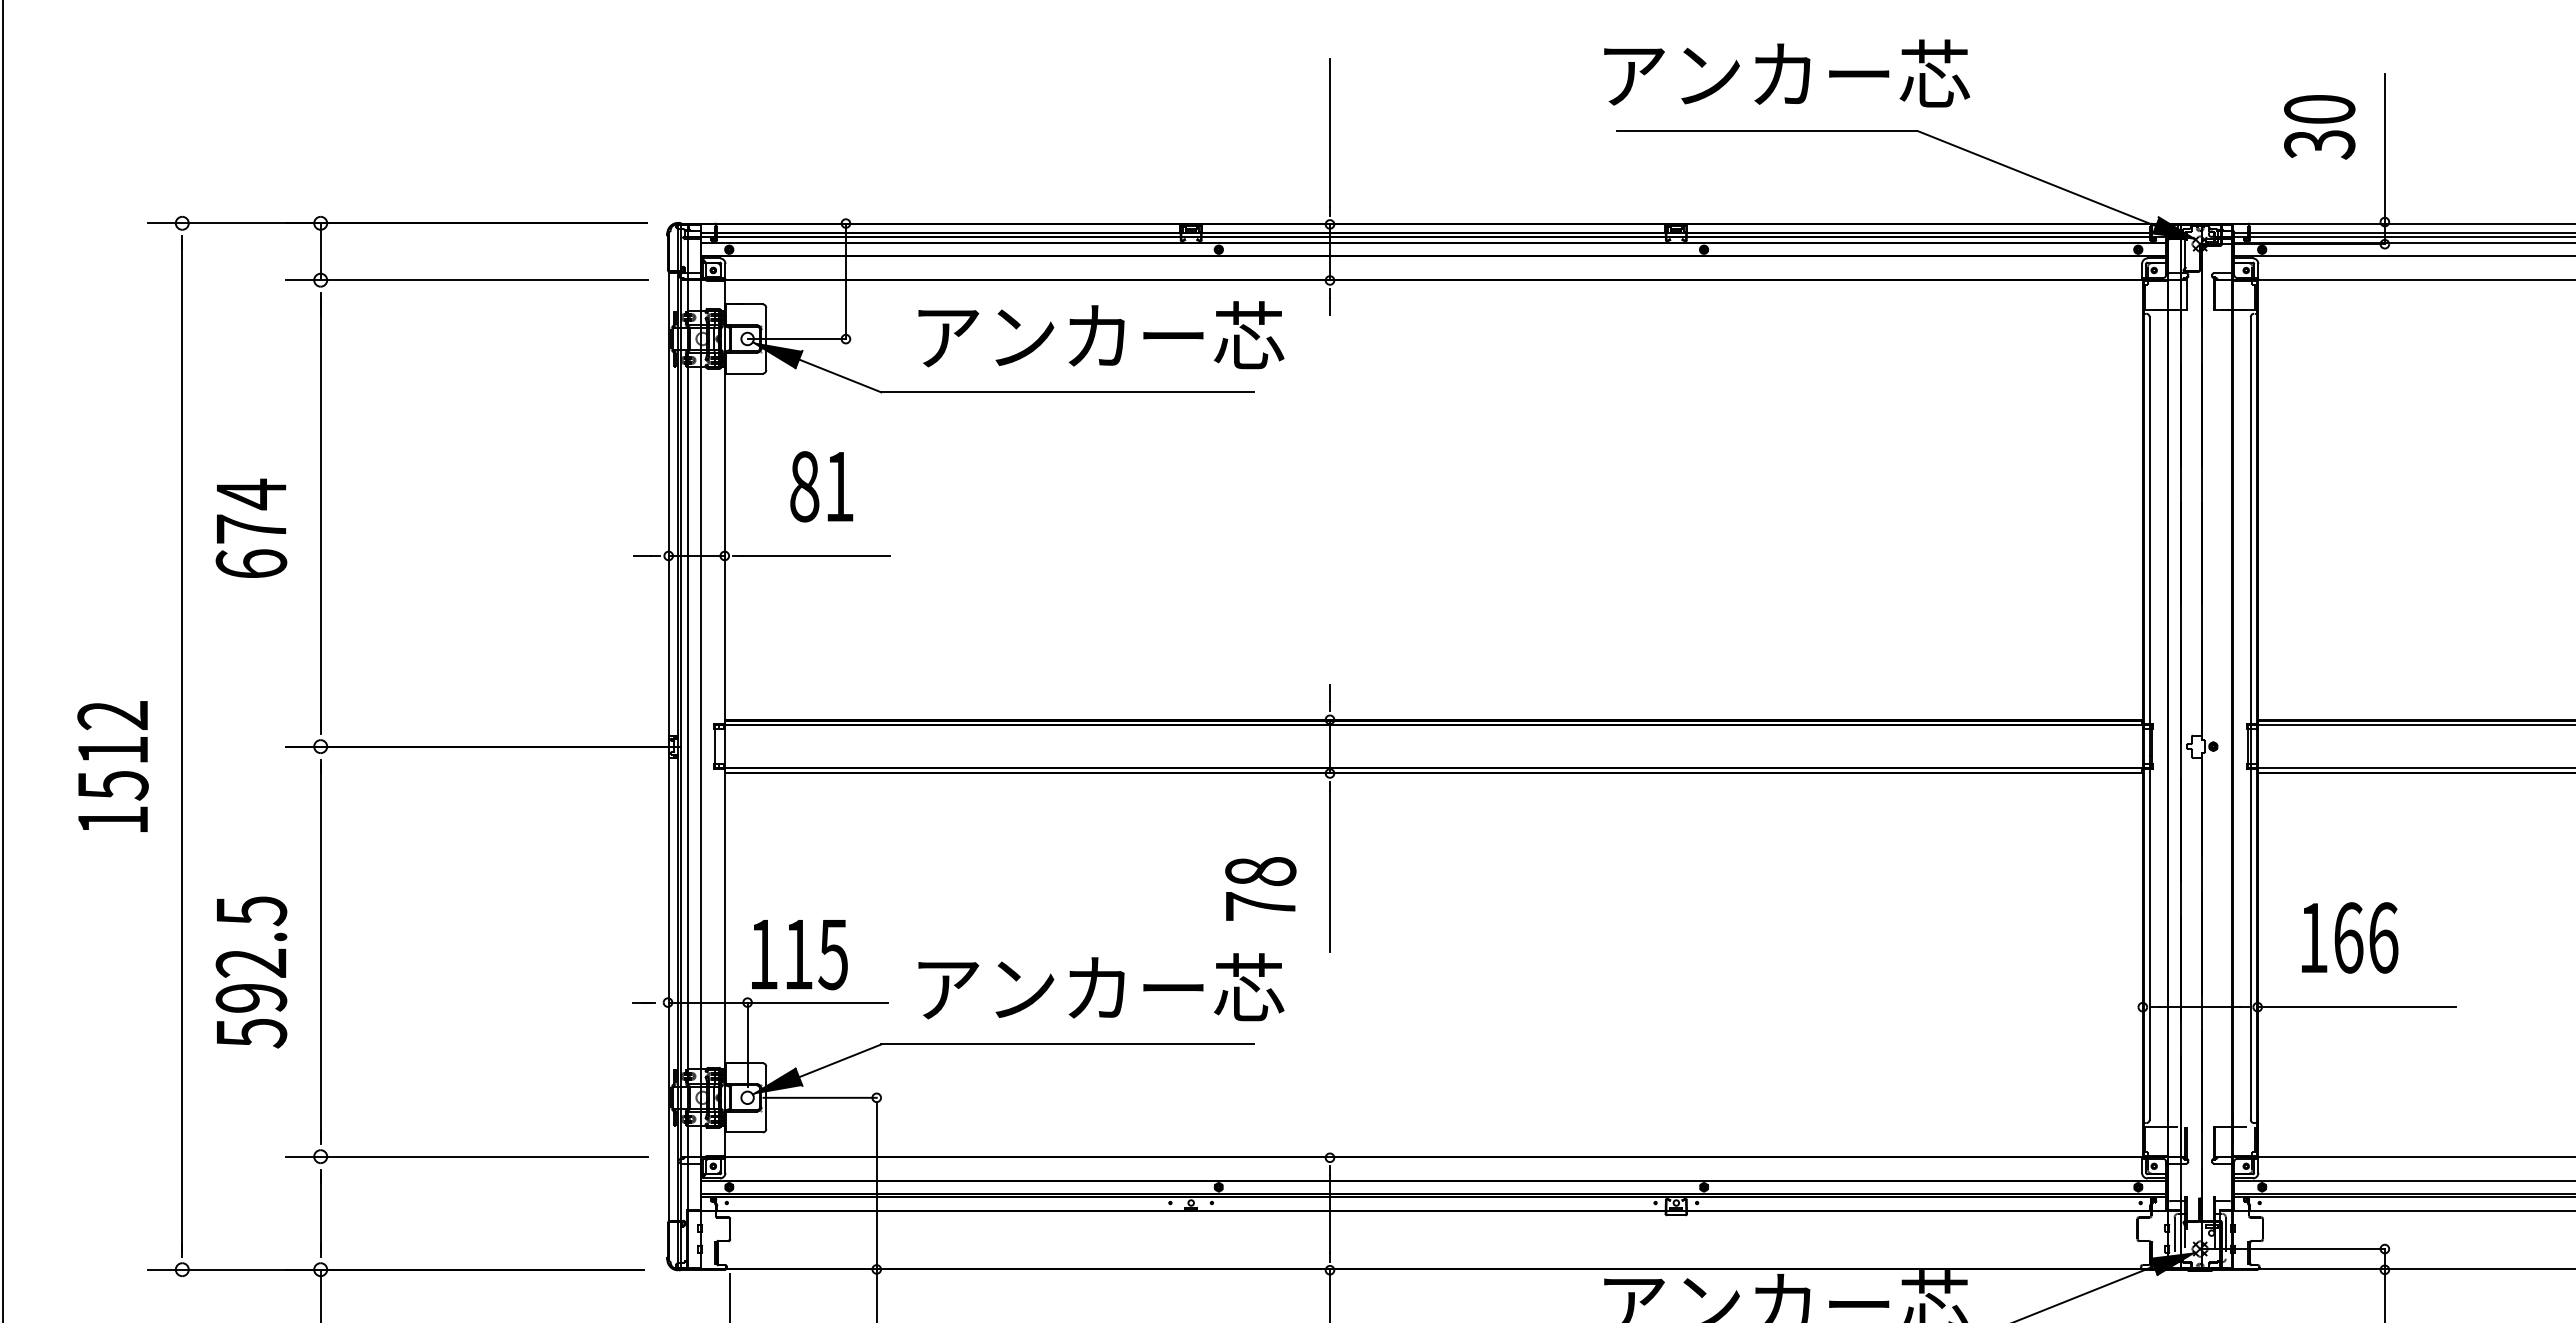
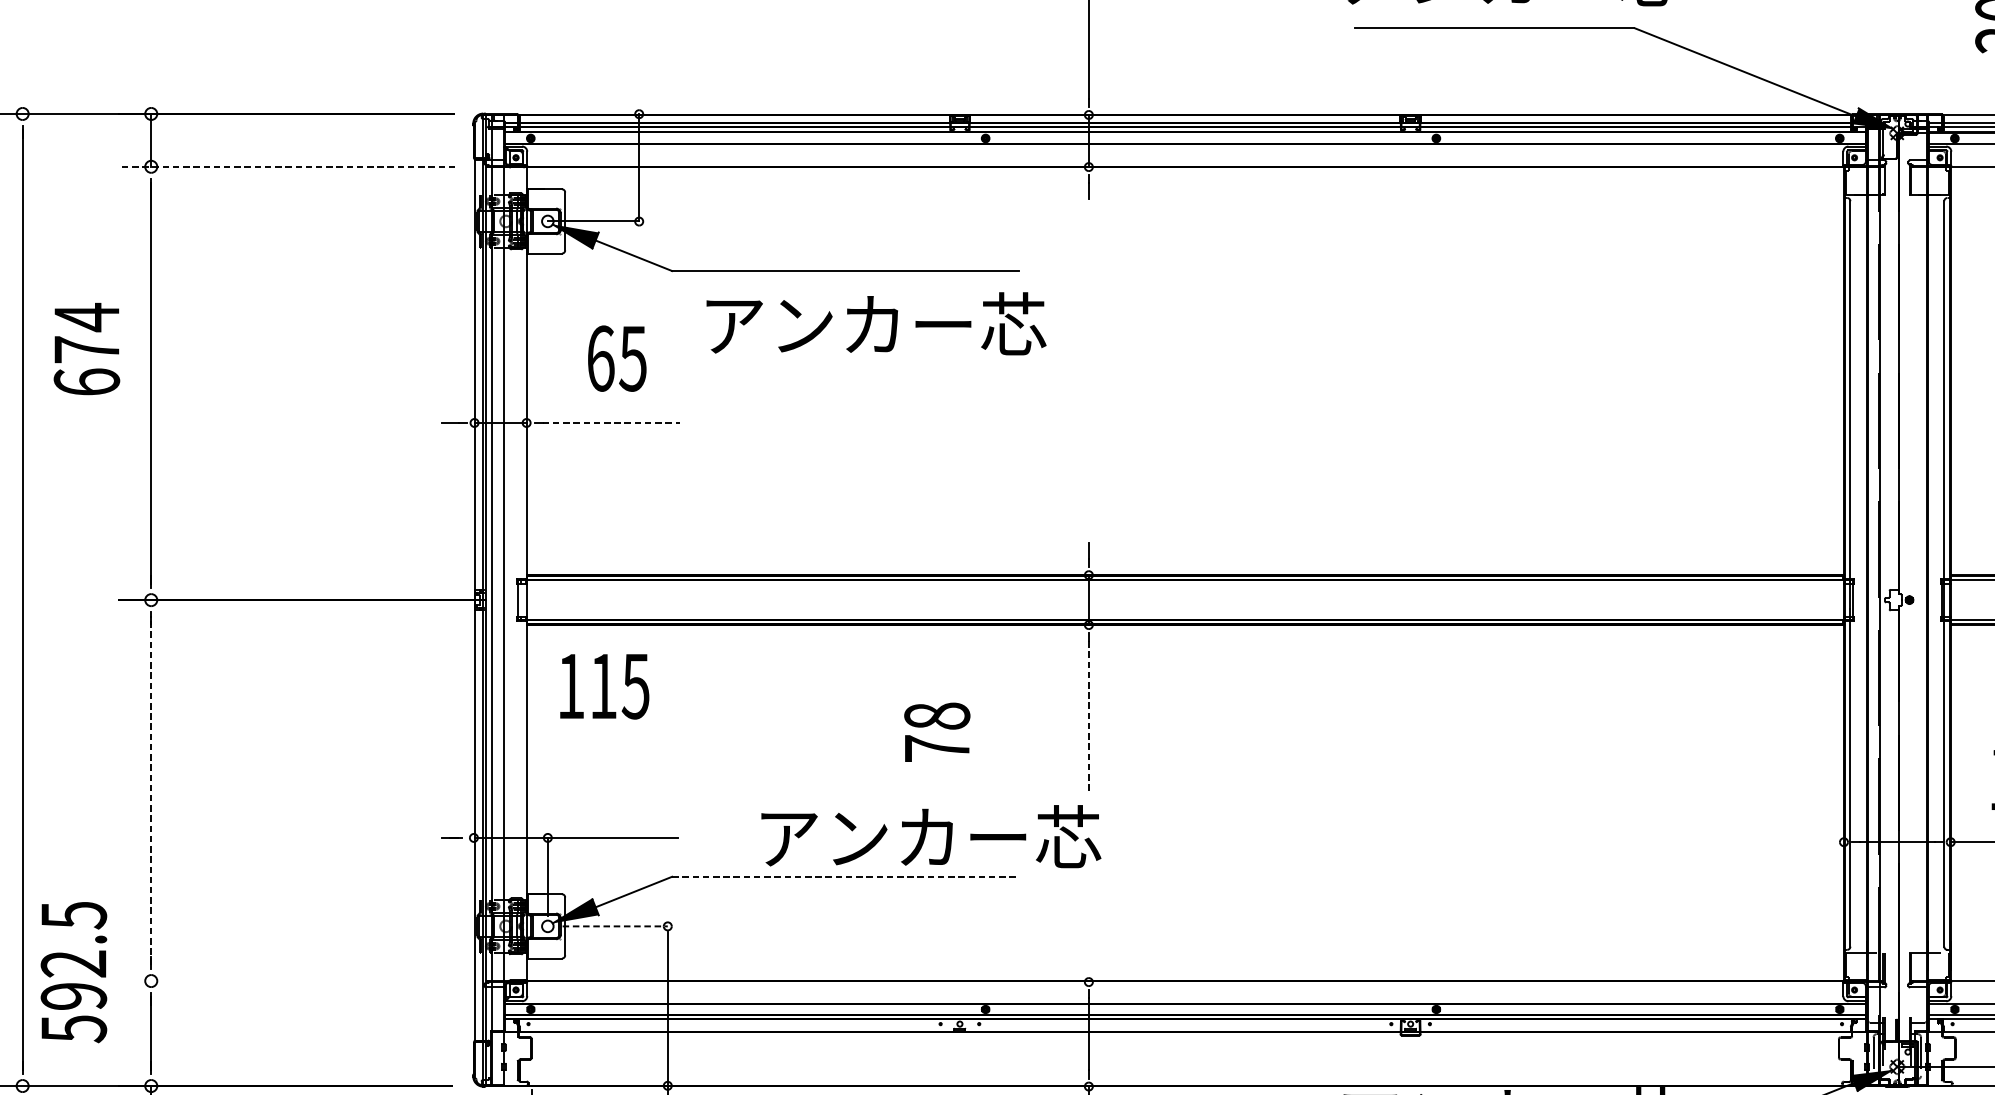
line: (467, 280) -> (287, 167), solid -> dashed
text: (1101, 335) -> (876, 324), moved
text: (821, 486) -> (616, 358), 81 -> 65
text: (251, 527) -> (86, 348), moved
line: (816, 555) -> (611, 422), solid -> dashed
line: (1329, 871) -> (1088, 716), solid -> dashed
text: (1260, 888) -> (936, 731), moved
line: (320, 951) -> (151, 790), solid -> dashed
text: (799, 955) -> (604, 687), moved
text: (251, 972) -> (73, 972), moved
text: (1101, 987) -> (931, 836), moved
line: (1068, 1044) -> (845, 876), solid -> dashed
line: (820, 1097) -> (615, 926), solid -> dashed
line: (466, 1156) -> (286, 980), removed

